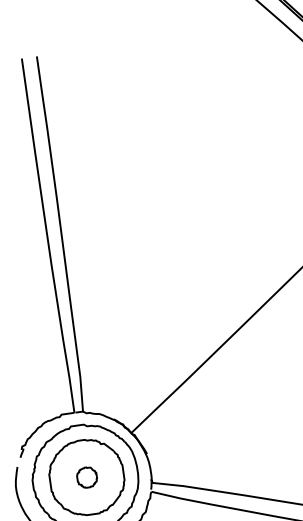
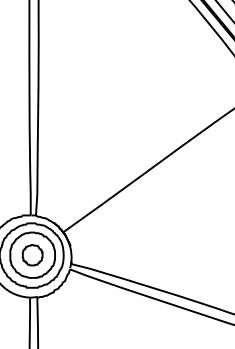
part: (86, 477) -> (32, 255), size x1.67

